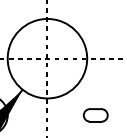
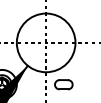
part: (95, 115) -> (63, 84), moved

